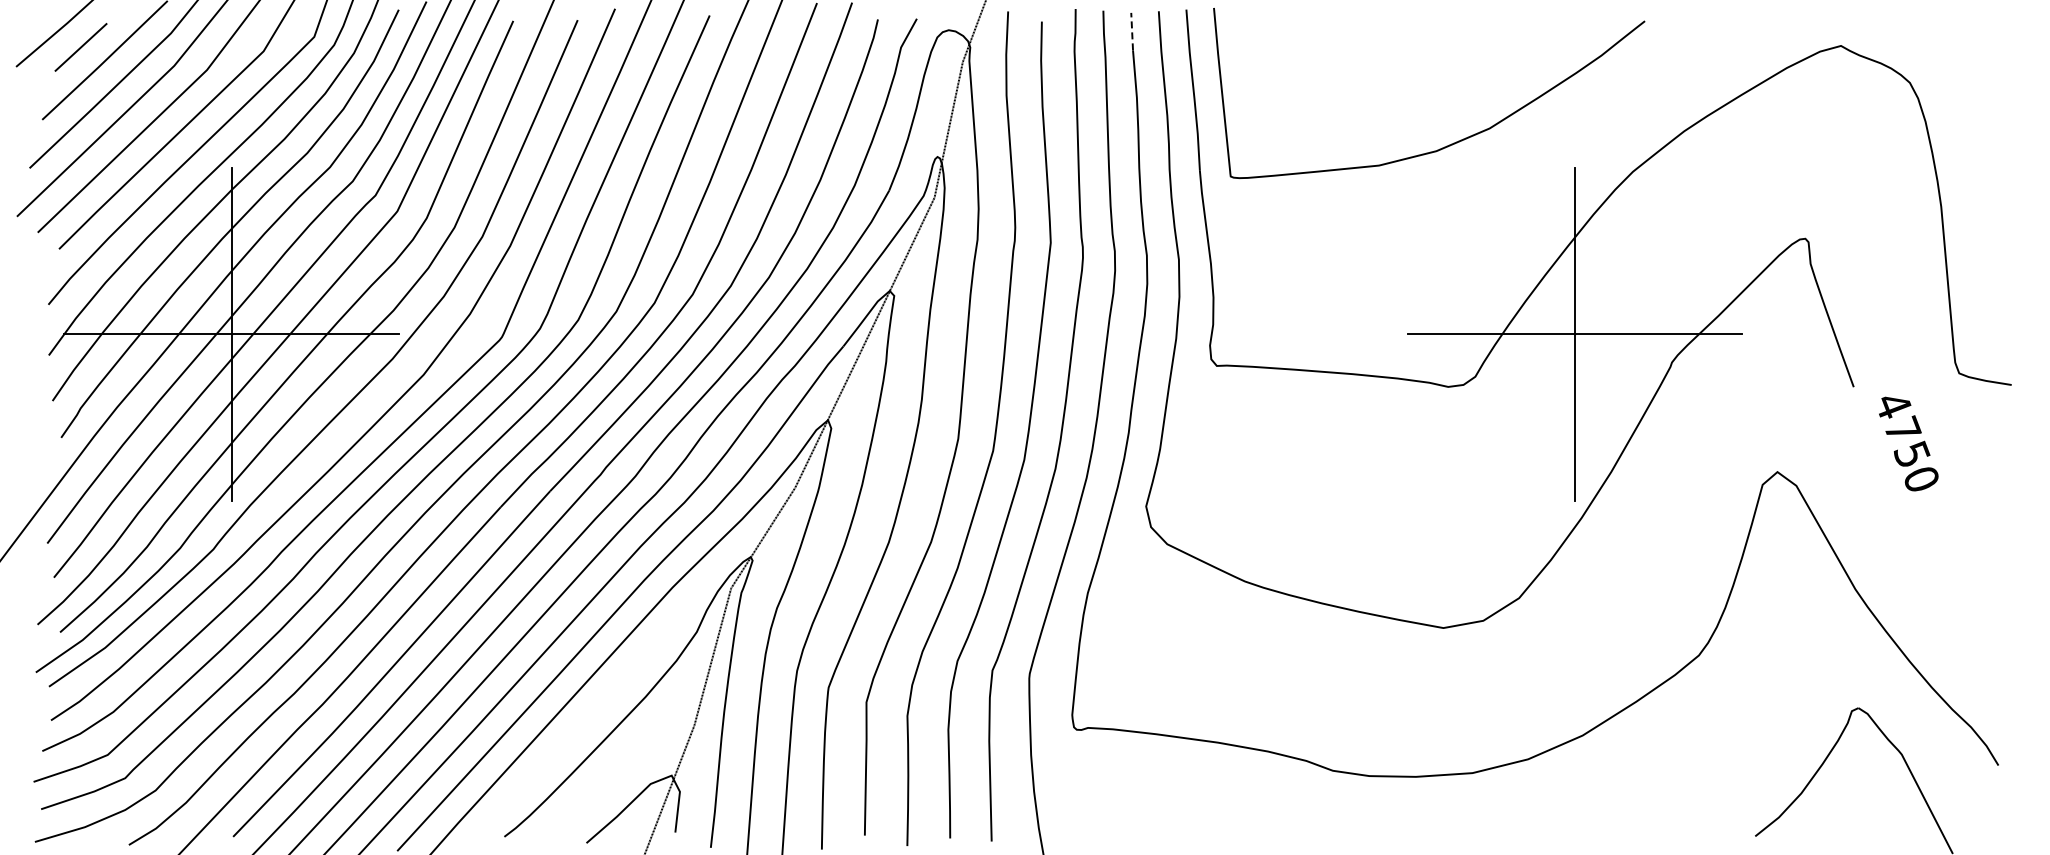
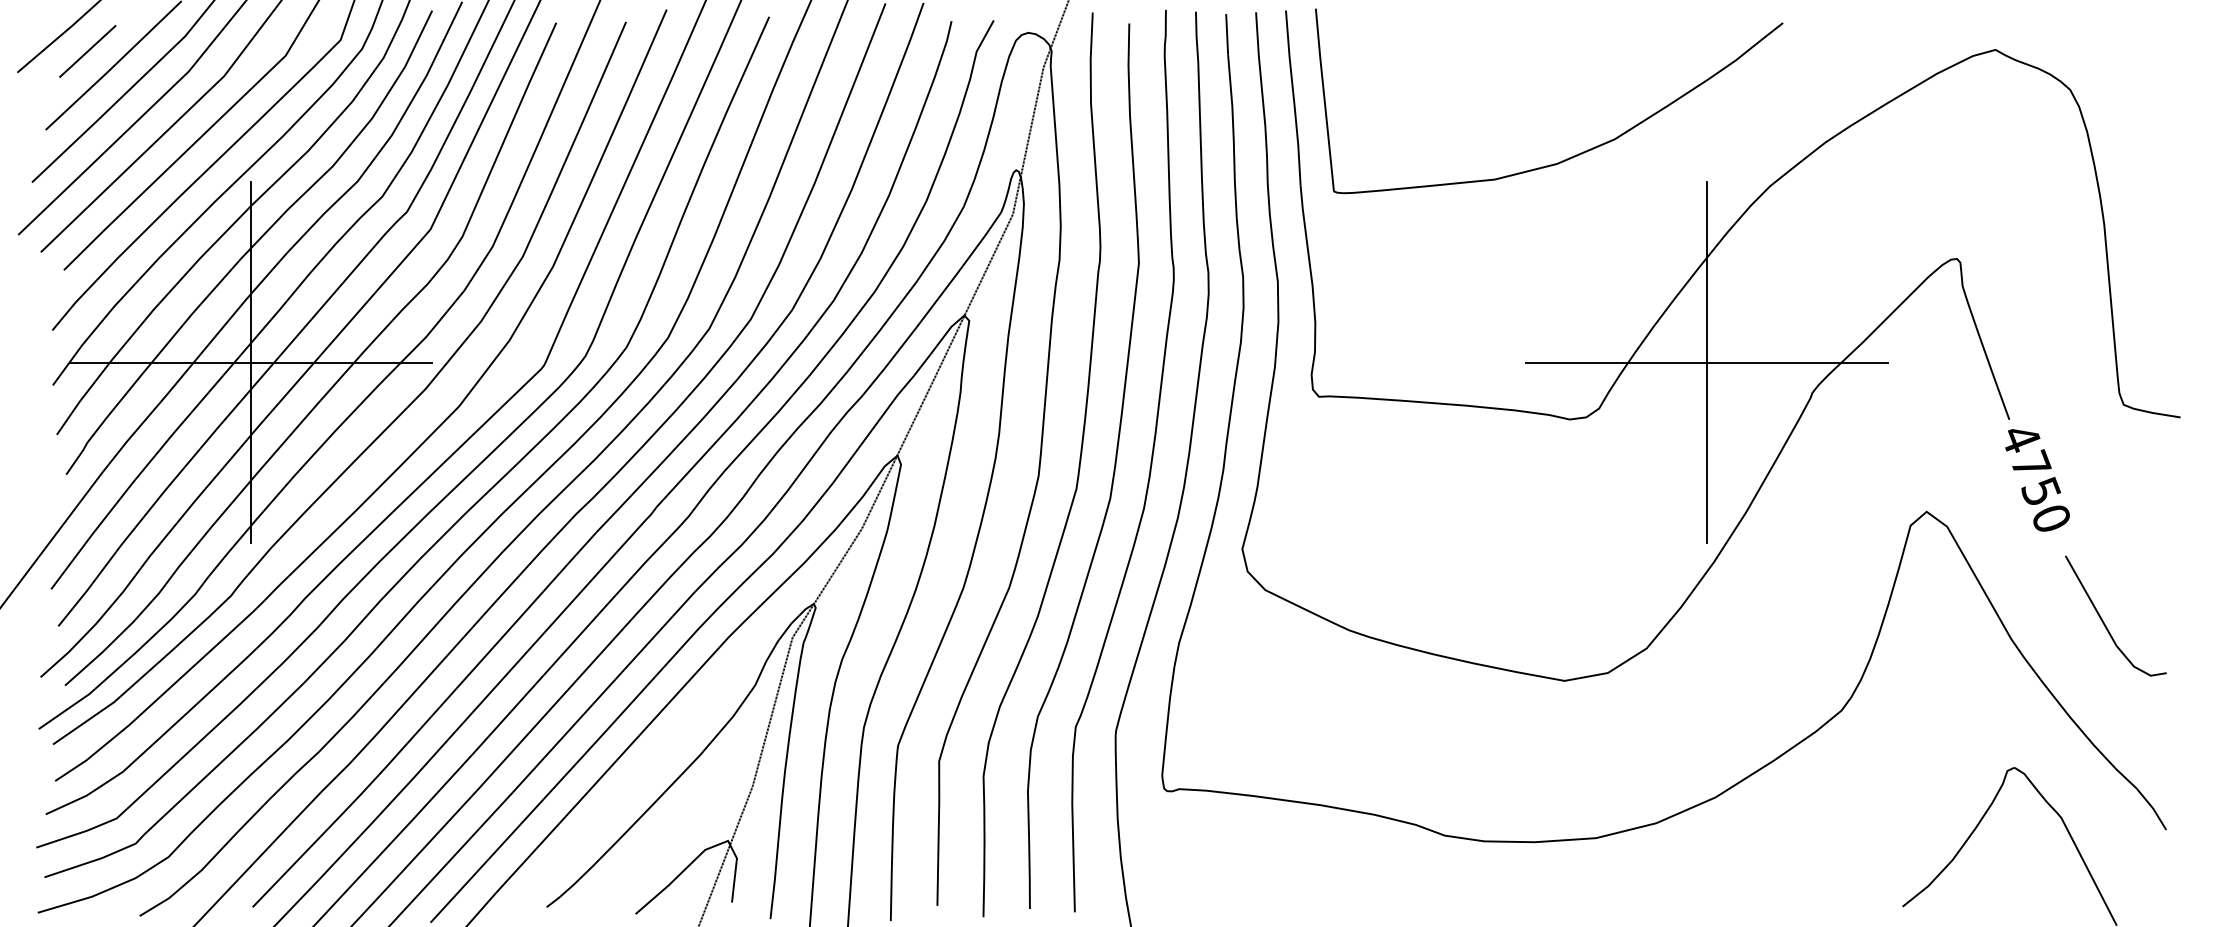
line: (1132, 31) -> (1227, 34), dashed -> solid
text: (1908, 443) -> (2037, 479), moved
line: (1941, 573) -> (2104, 621), added

